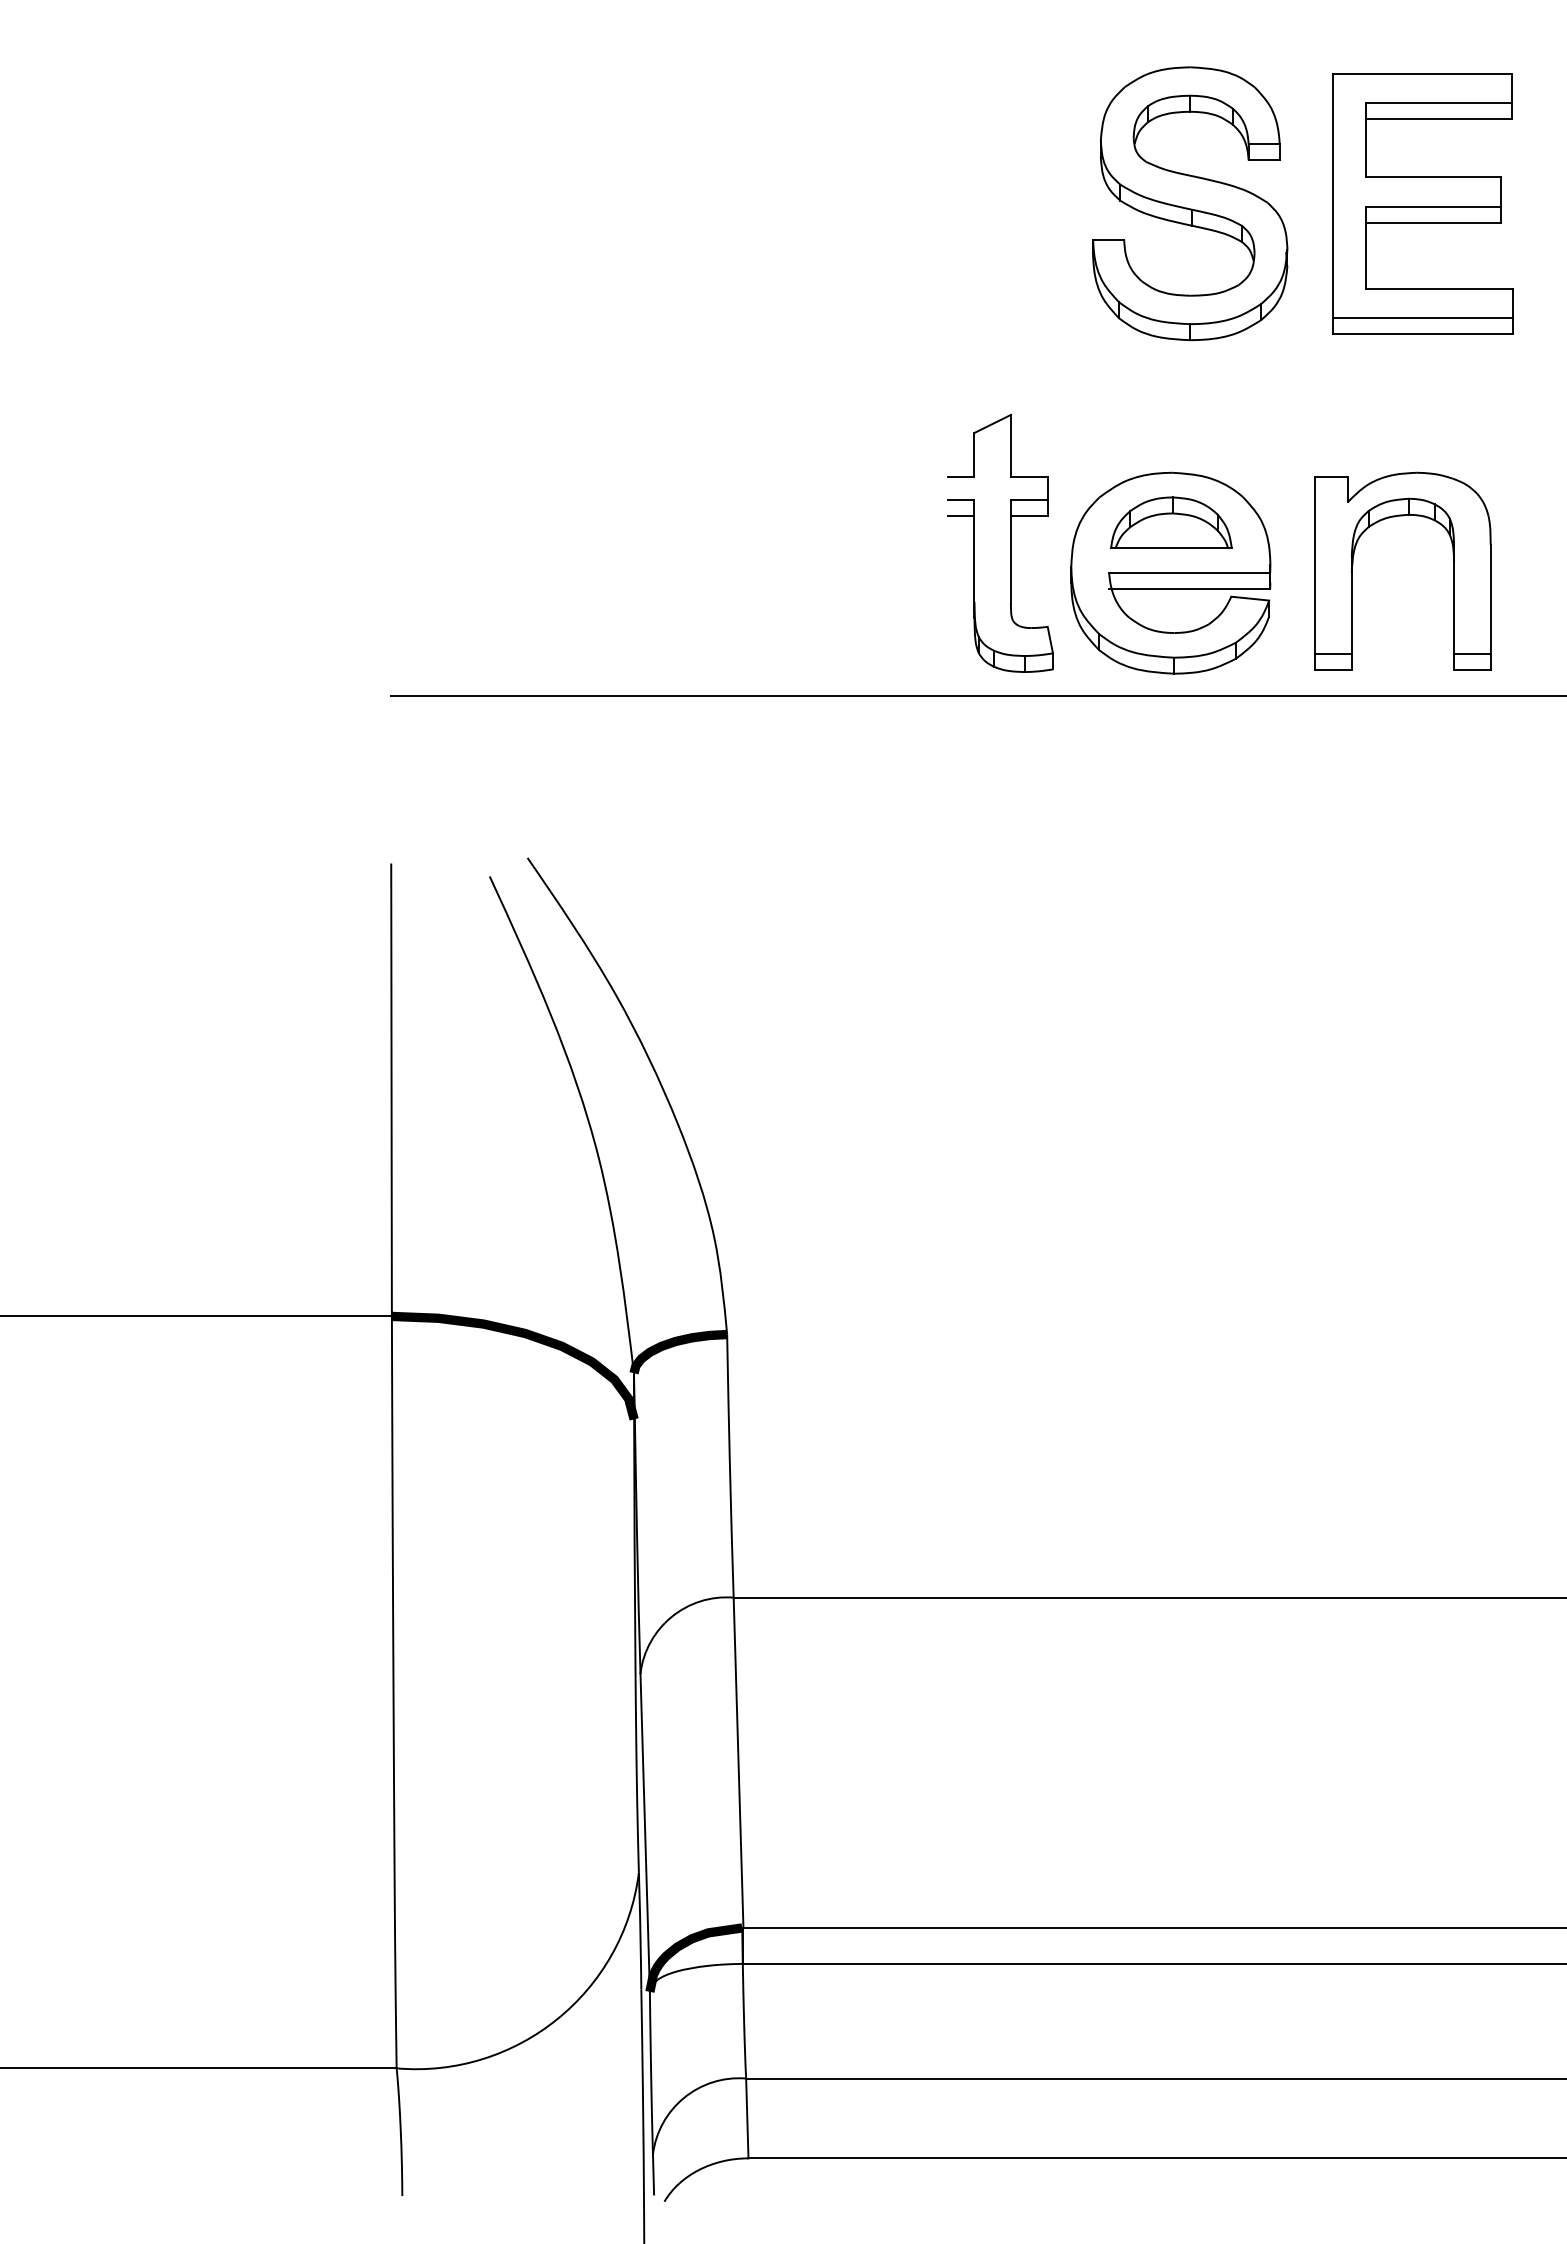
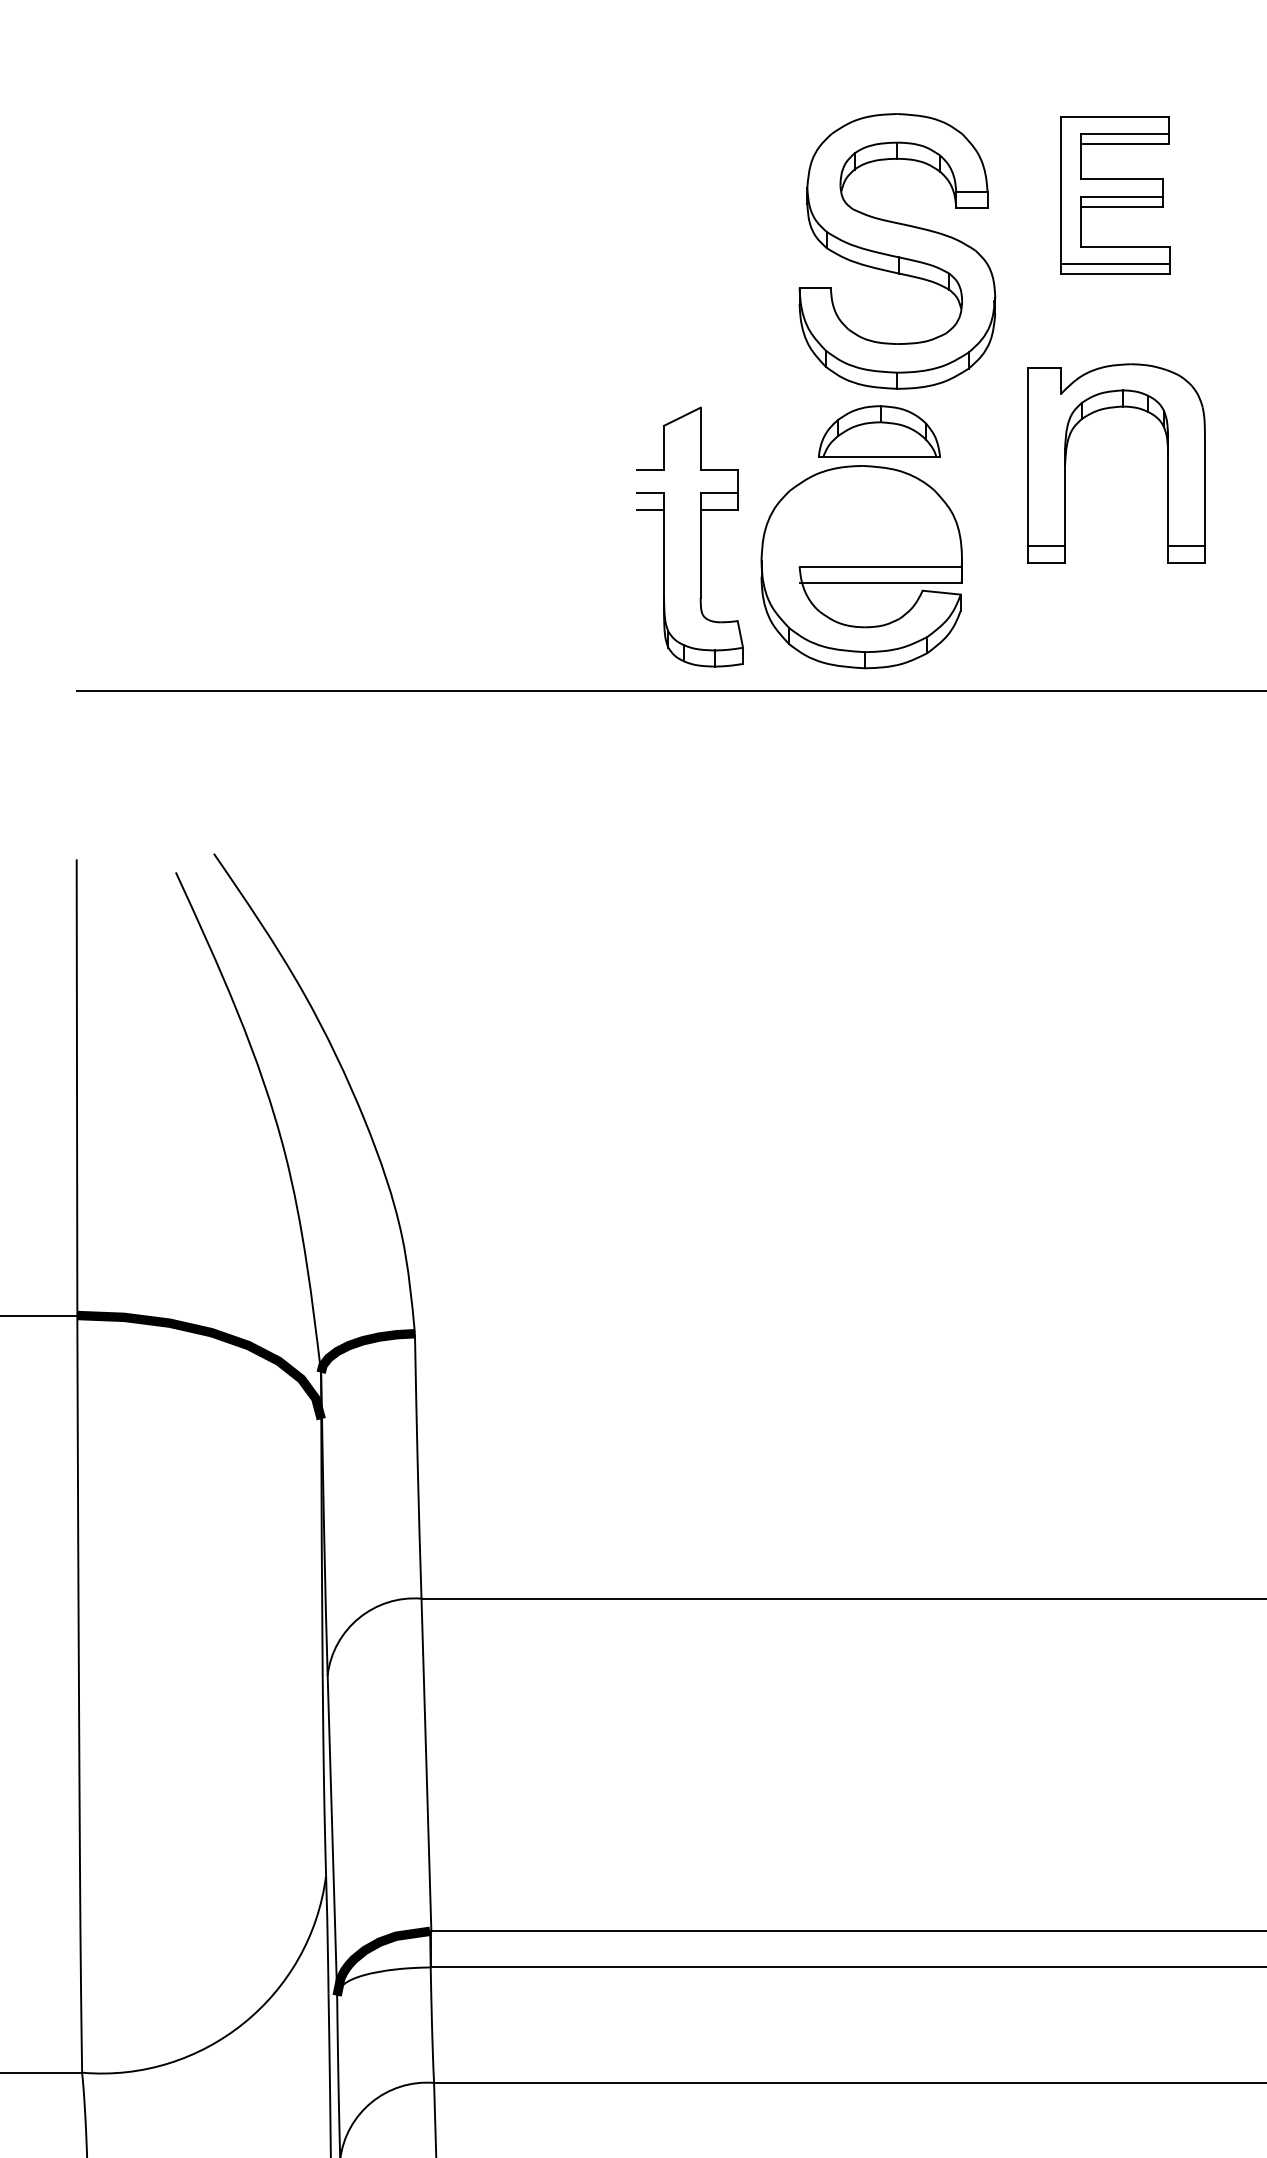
part: (1190, 203) -> (897, 251), moved
part: (1422, 203) -> (1115, 194), size x0.6
part: (1171, 522) -> (879, 431), moved
part: (1353, 565) -> (1066, 457), moved

